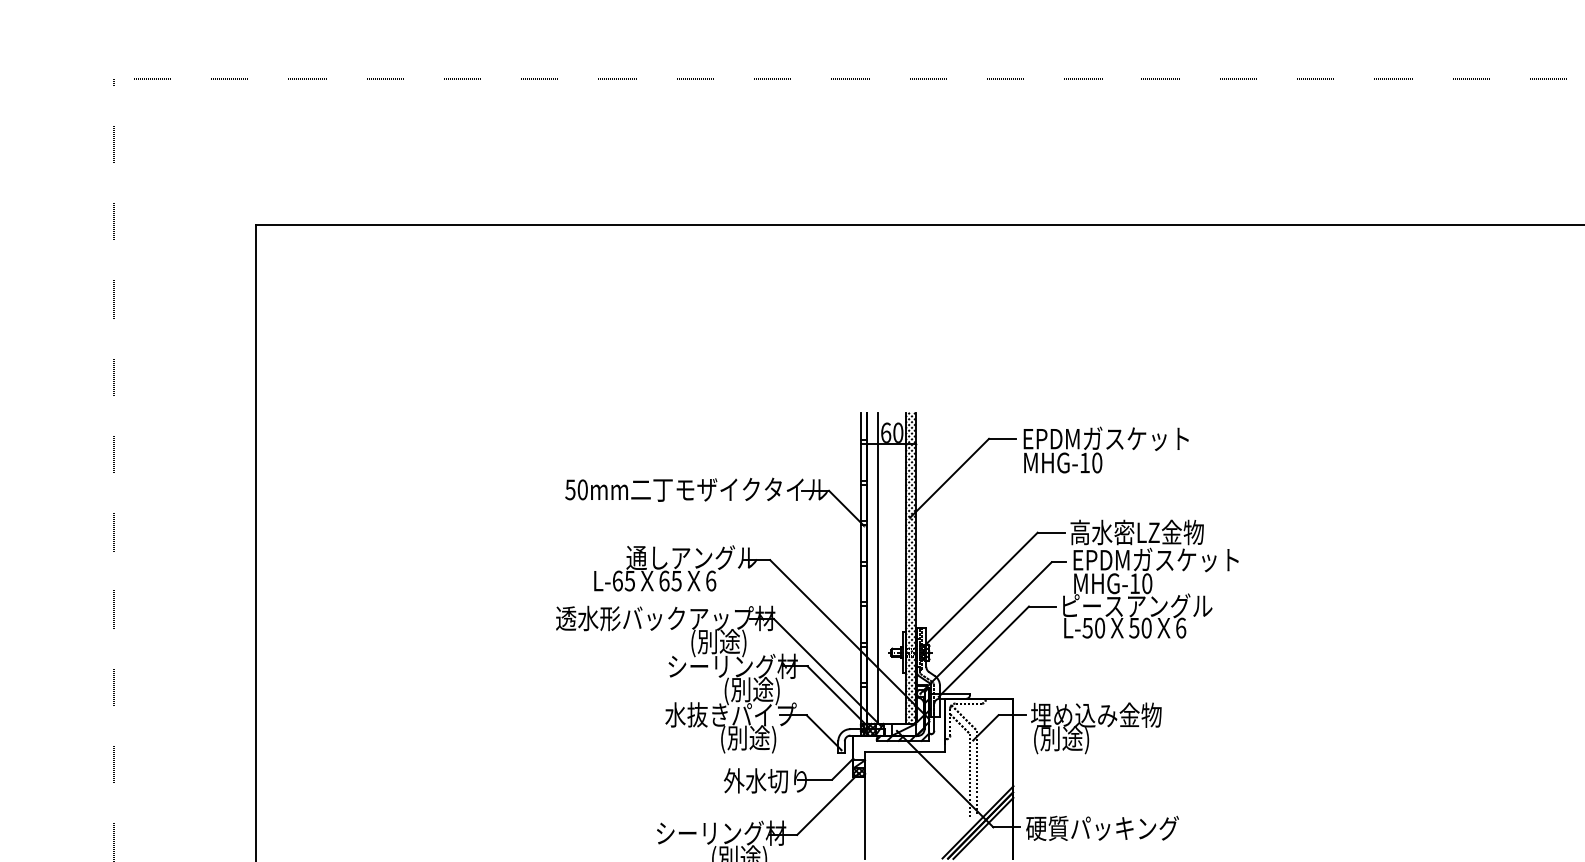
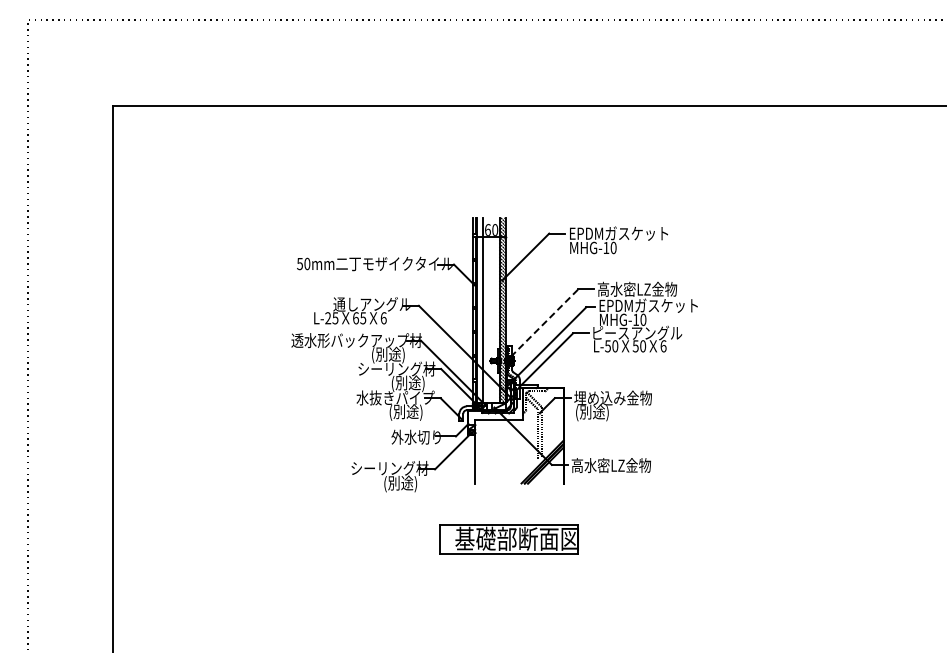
text: (618, 581) -> (328, 318), L-65 -> L-25
line: (981, 589) -> (544, 323), solid -> dashed
text: (1102, 828) -> (616, 465), 硬質パッキング -> 高水密LZ金物

